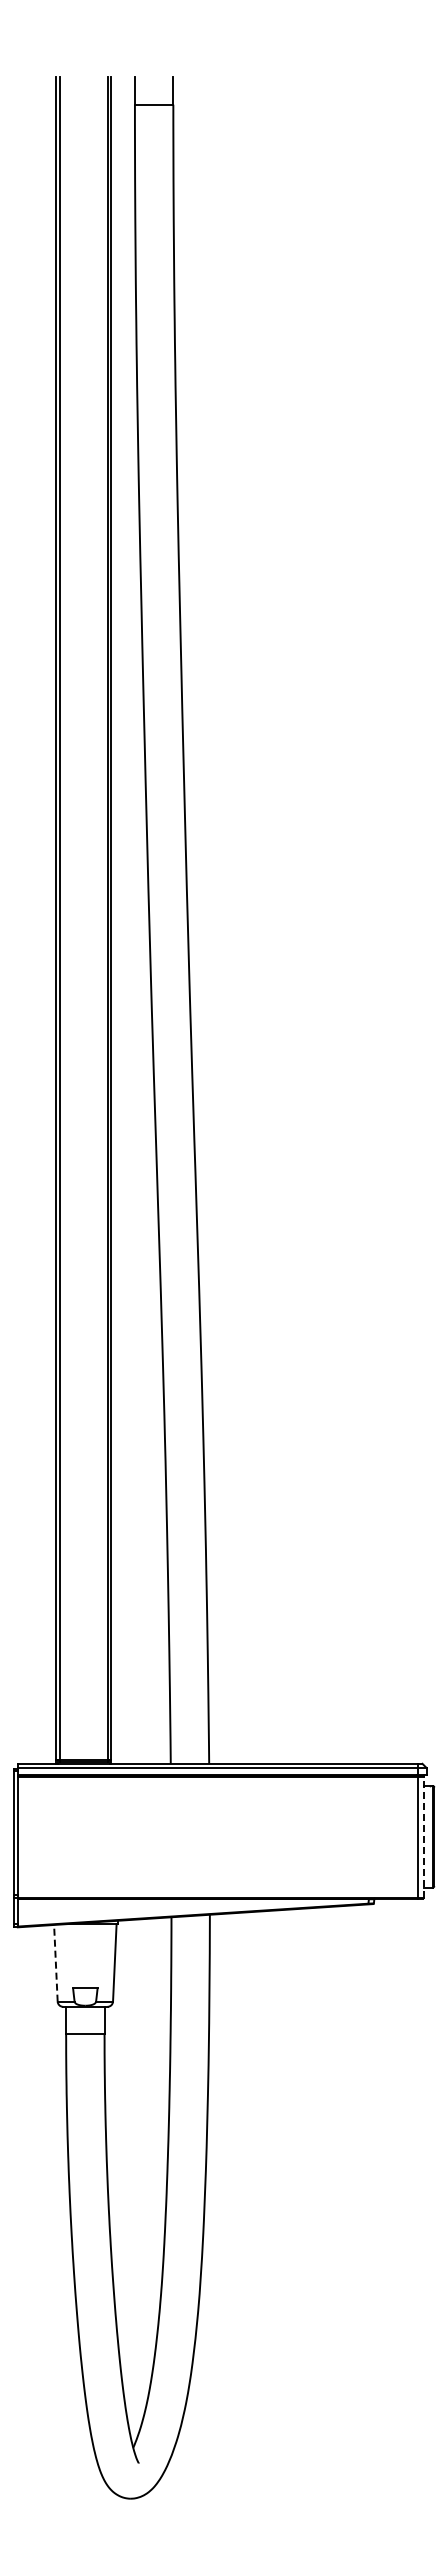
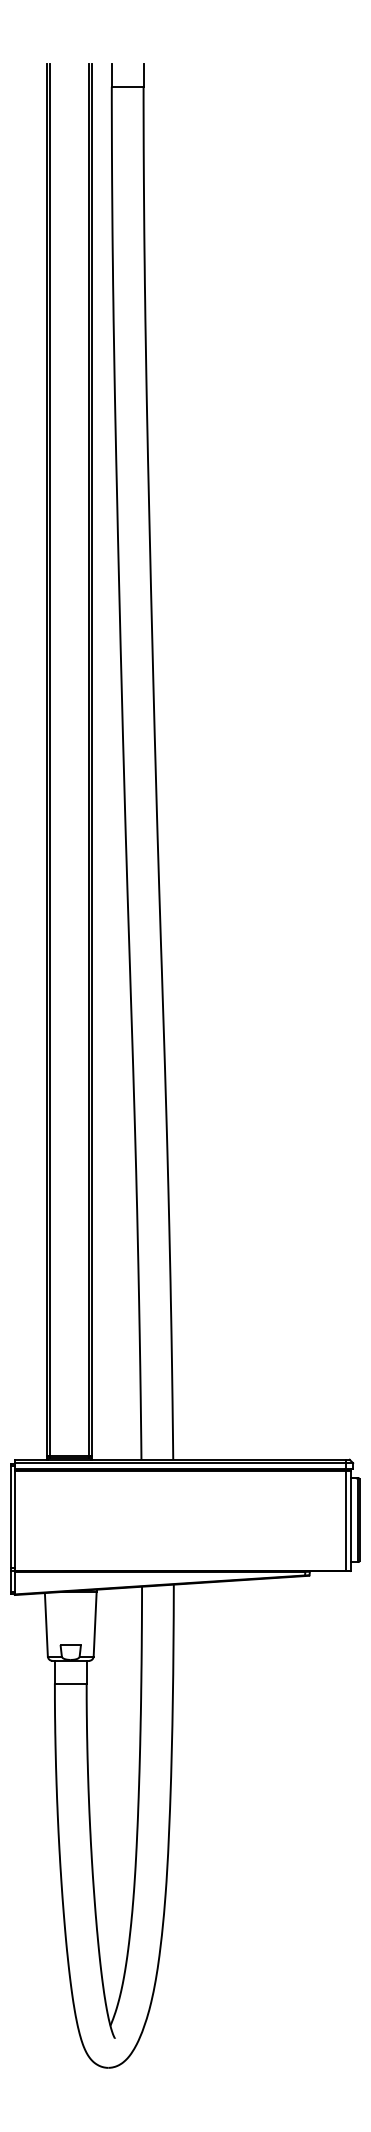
line: (423, 1836) -> (350, 1519), dashed -> solid
line: (55, 1962) -> (46, 1624), dashed -> solid

